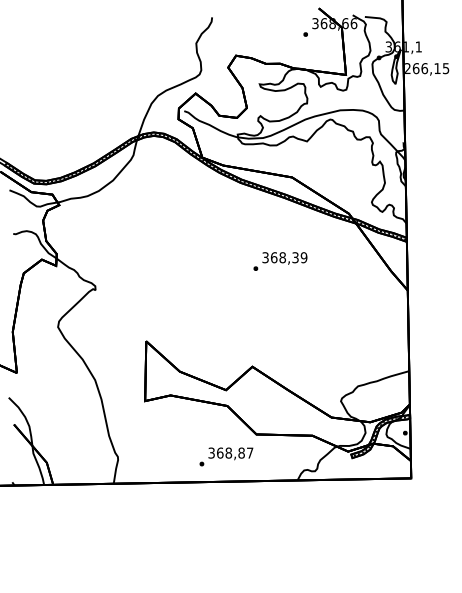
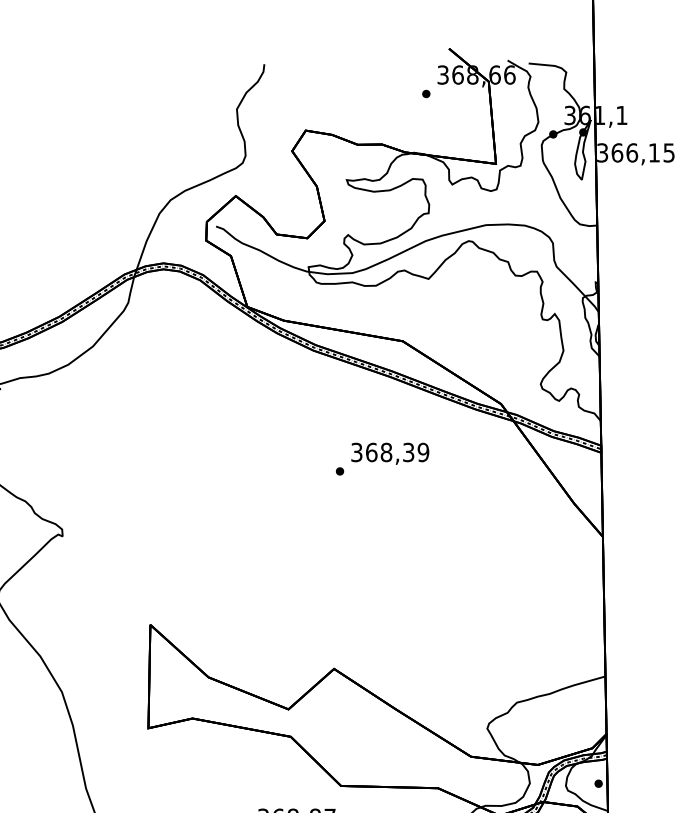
text: (407, 68) -> (602, 152), 266,15 -> 366,15
text: (280, 261) -> (382, 459), moved

